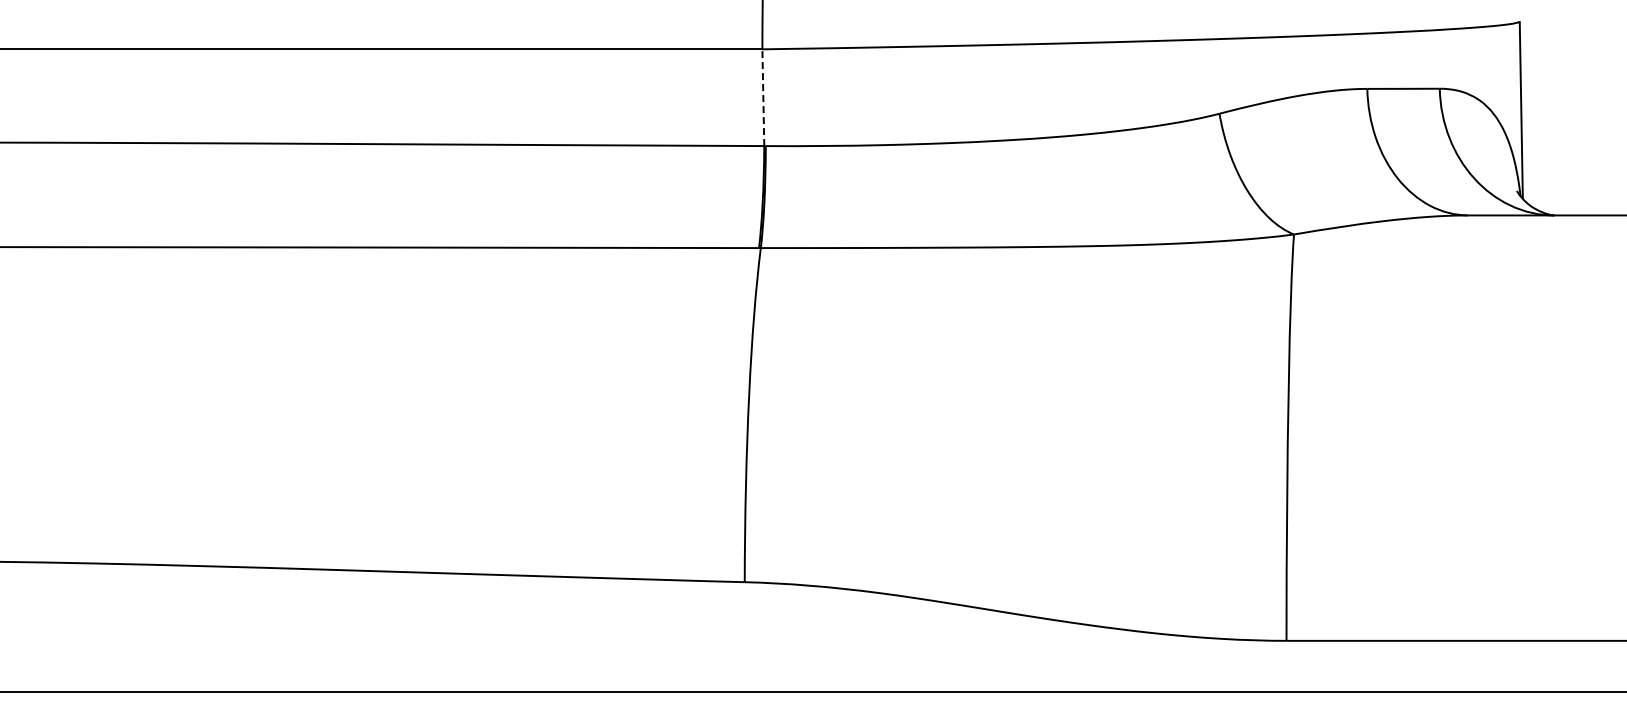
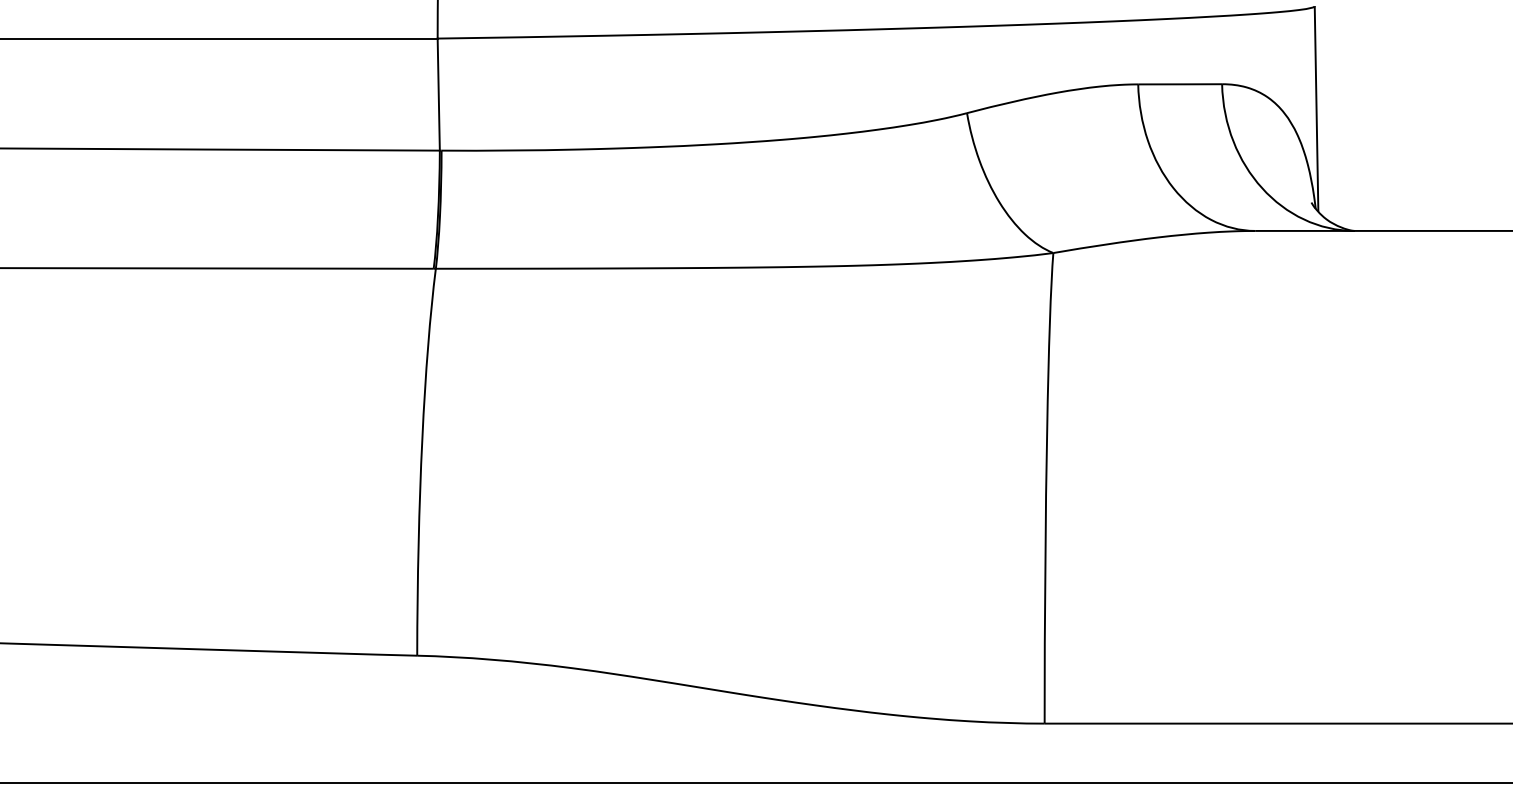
line: (763, 97) -> (438, 94), dashed -> solid

